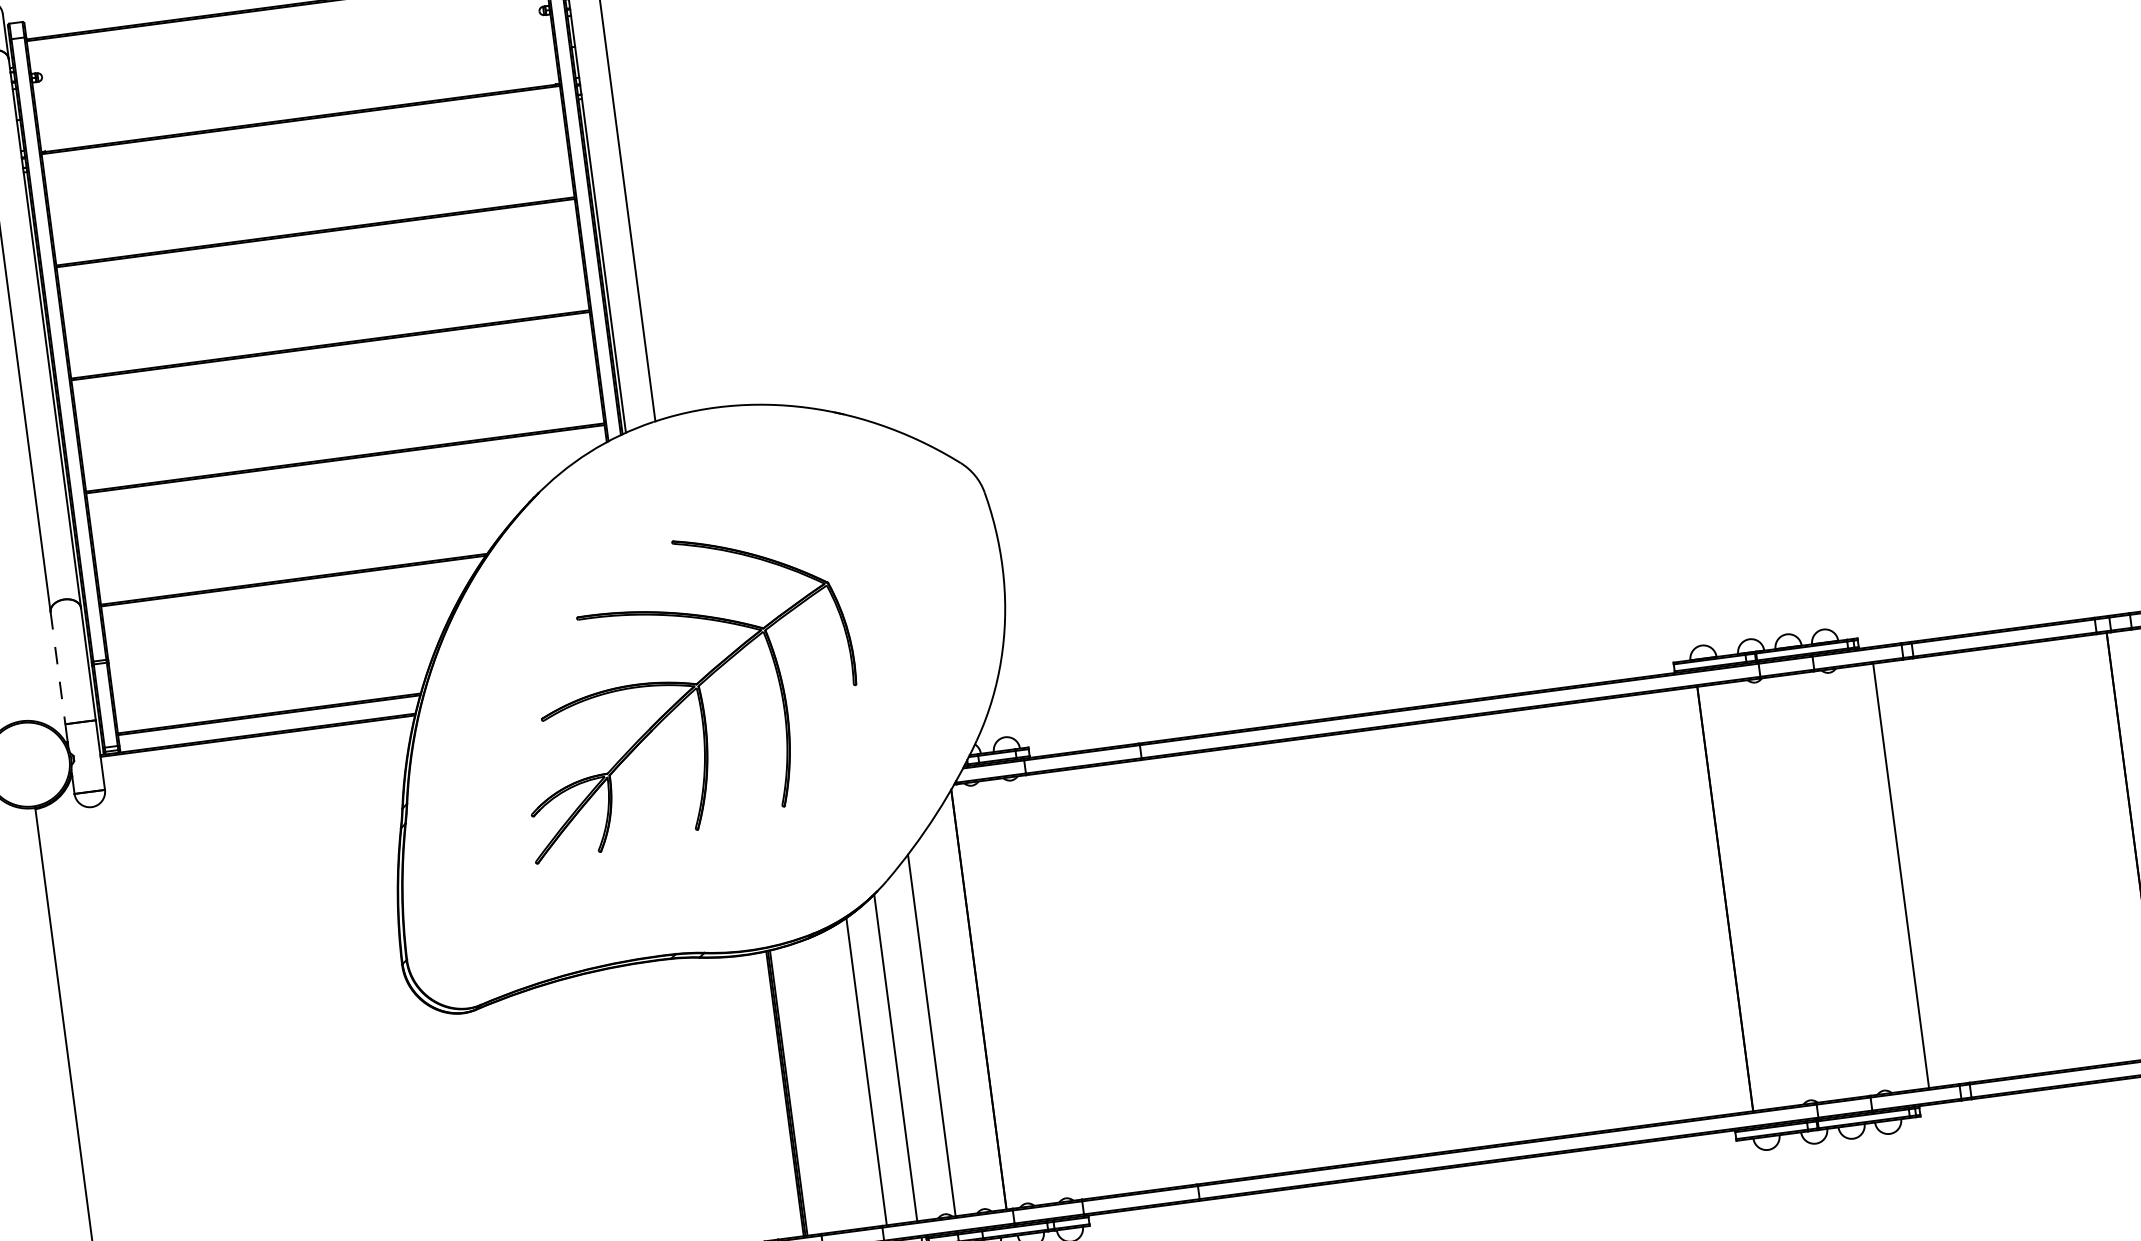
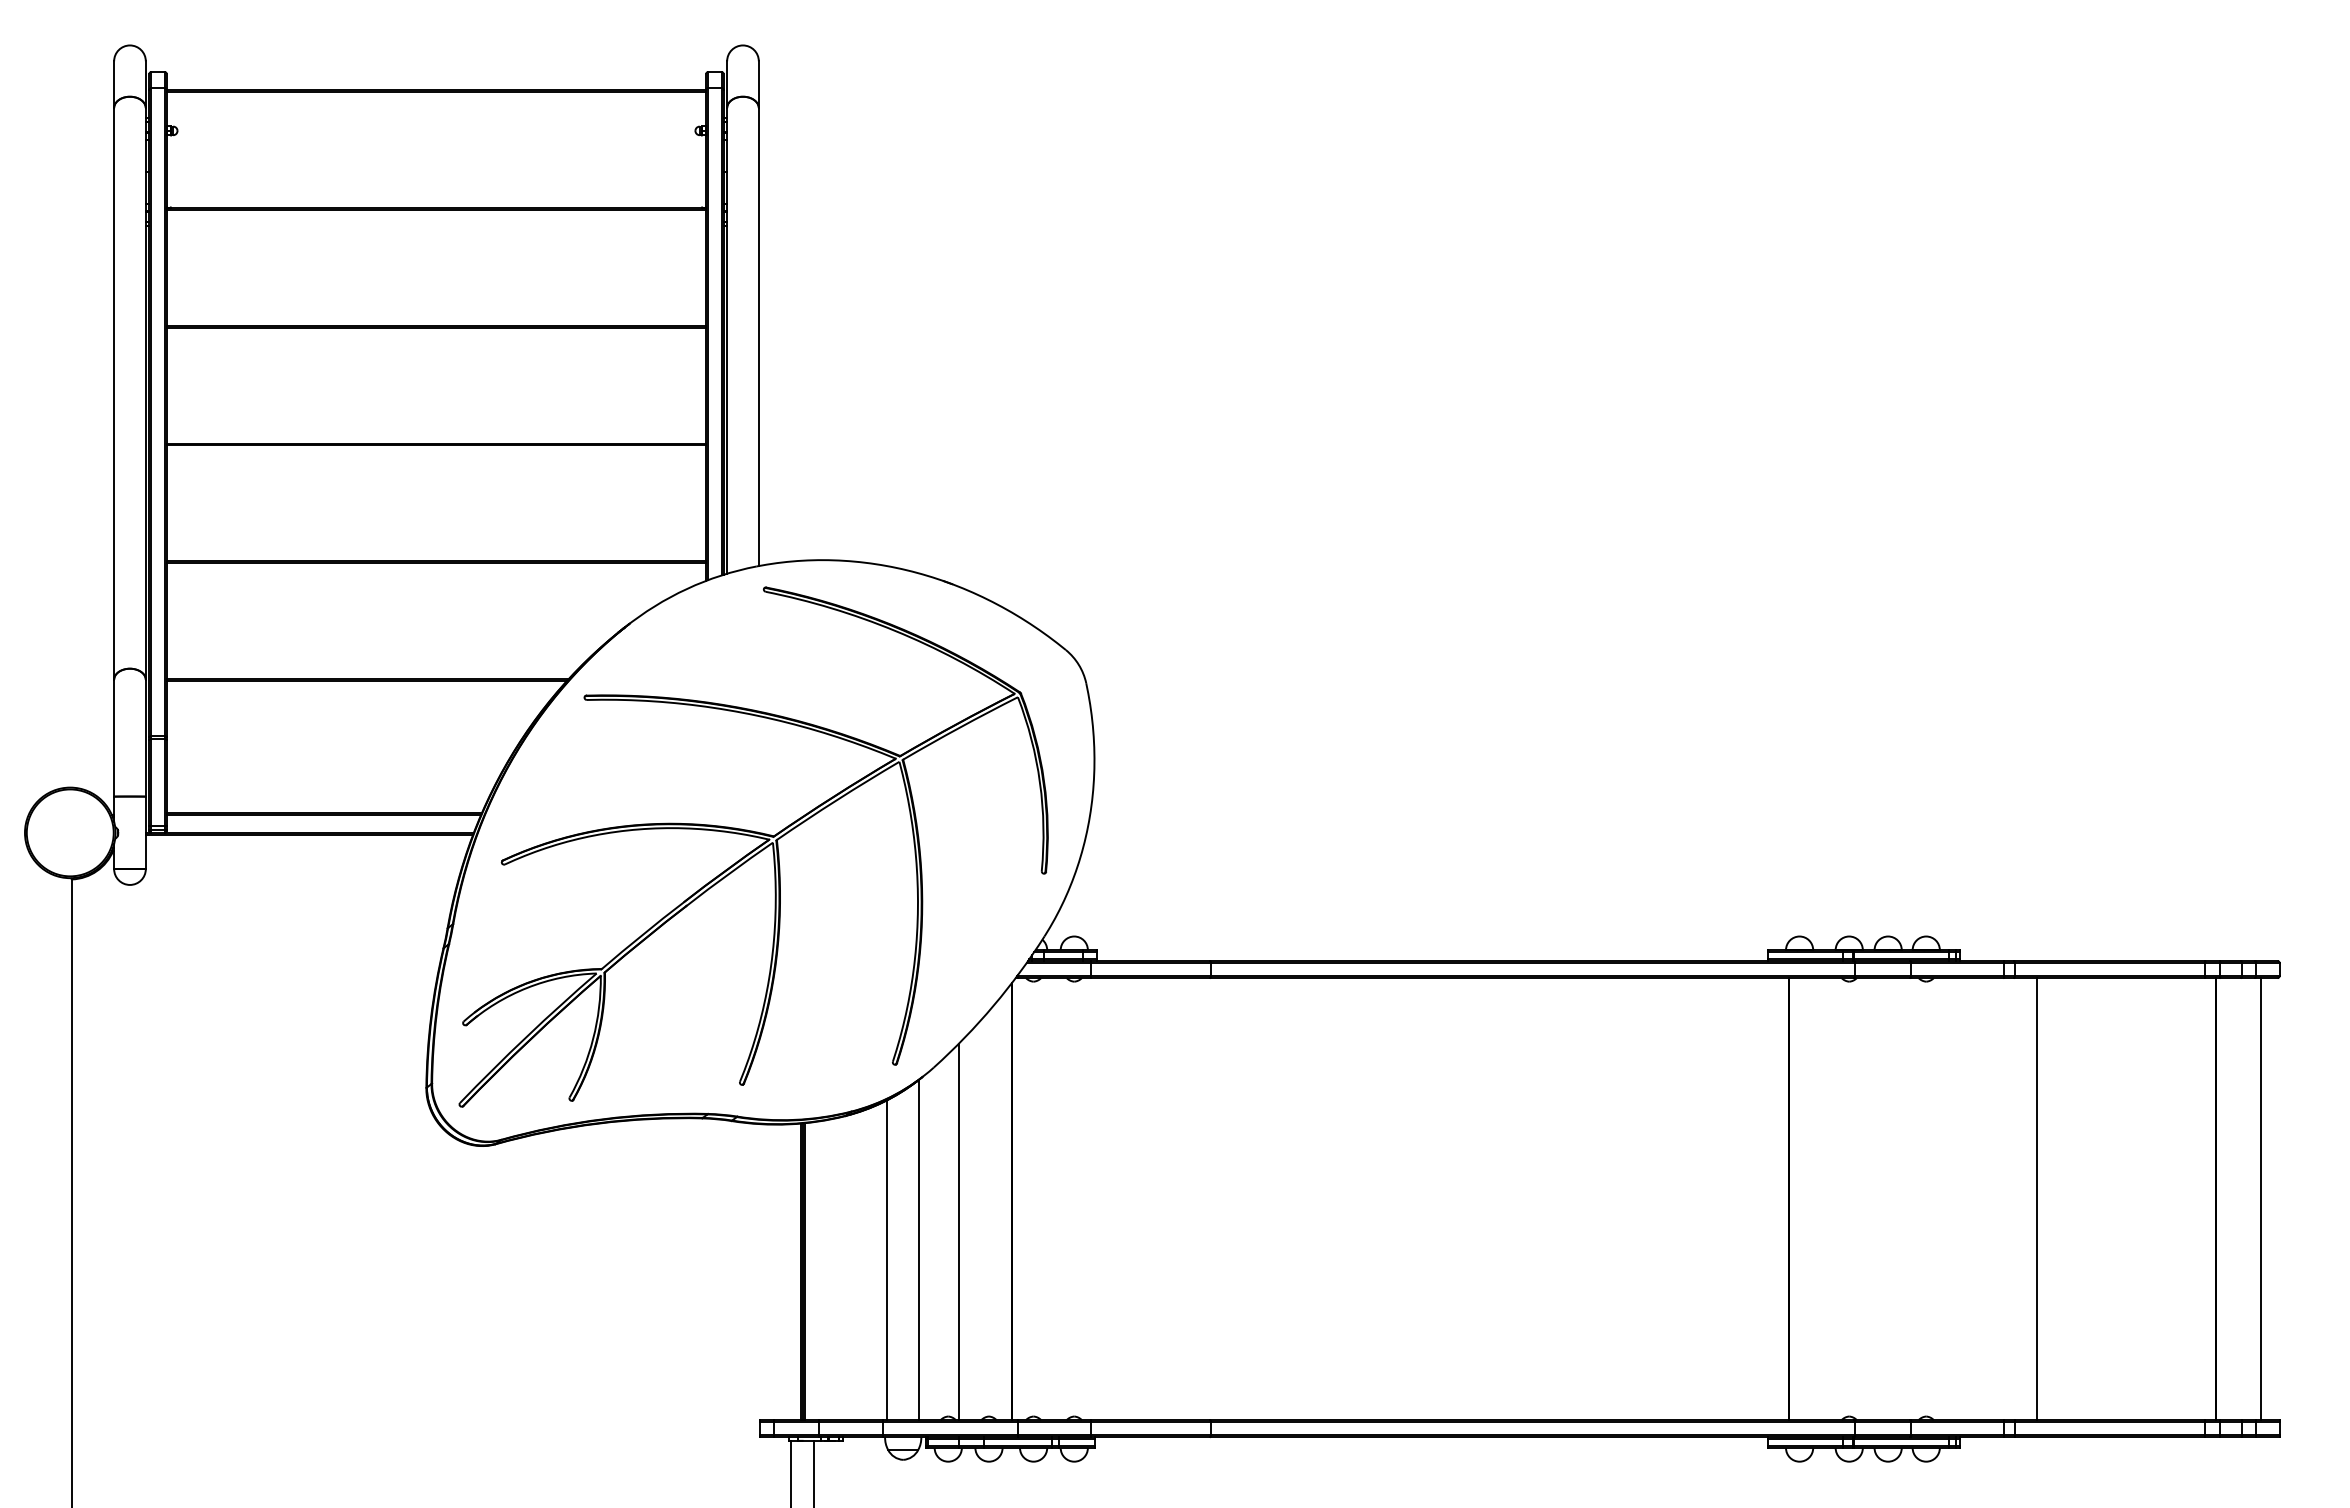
line: (58, 668) -> (114, 738), dashed -> solid
part: (685, 691) -> (753, 846), size x1.67
line: (1901, 876) -> (2036, 1199), moved

